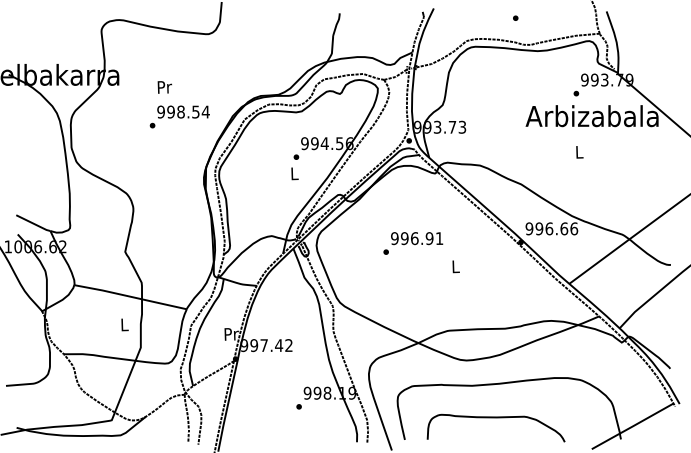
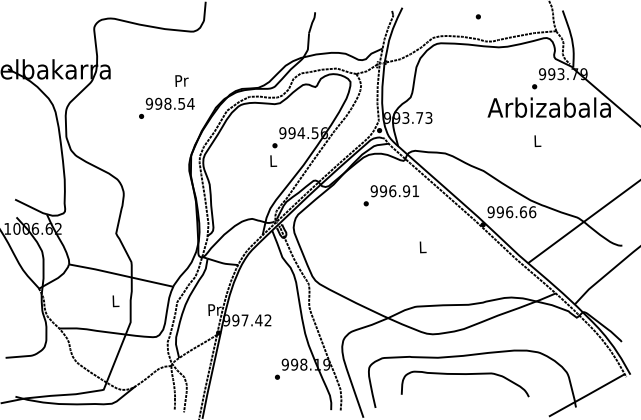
text: (164, 86) -> (181, 80), moved
text: (412, 243) -> (390, 195), moved
curve: (495, 417) -> (464, 374), moved

